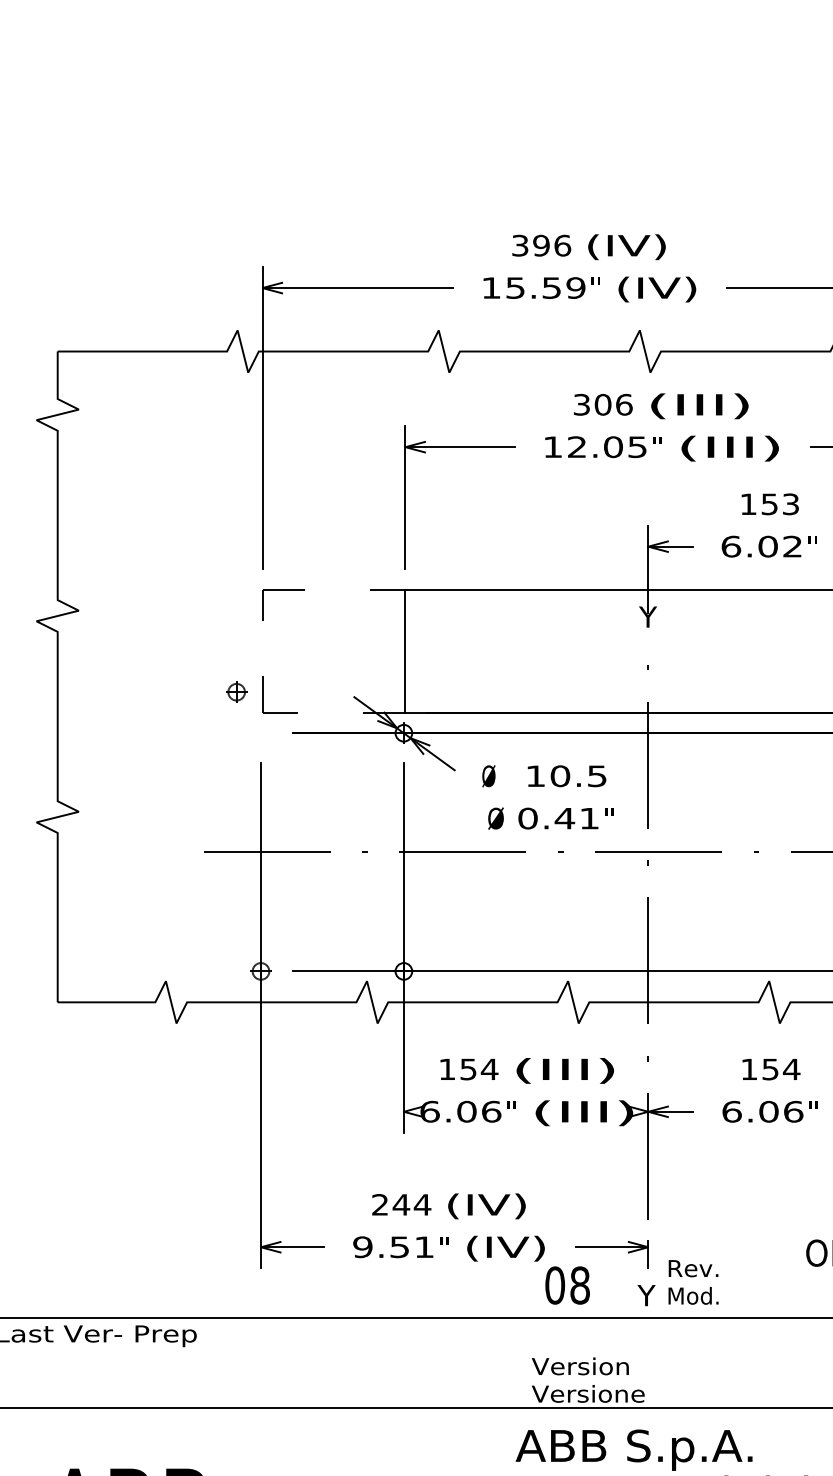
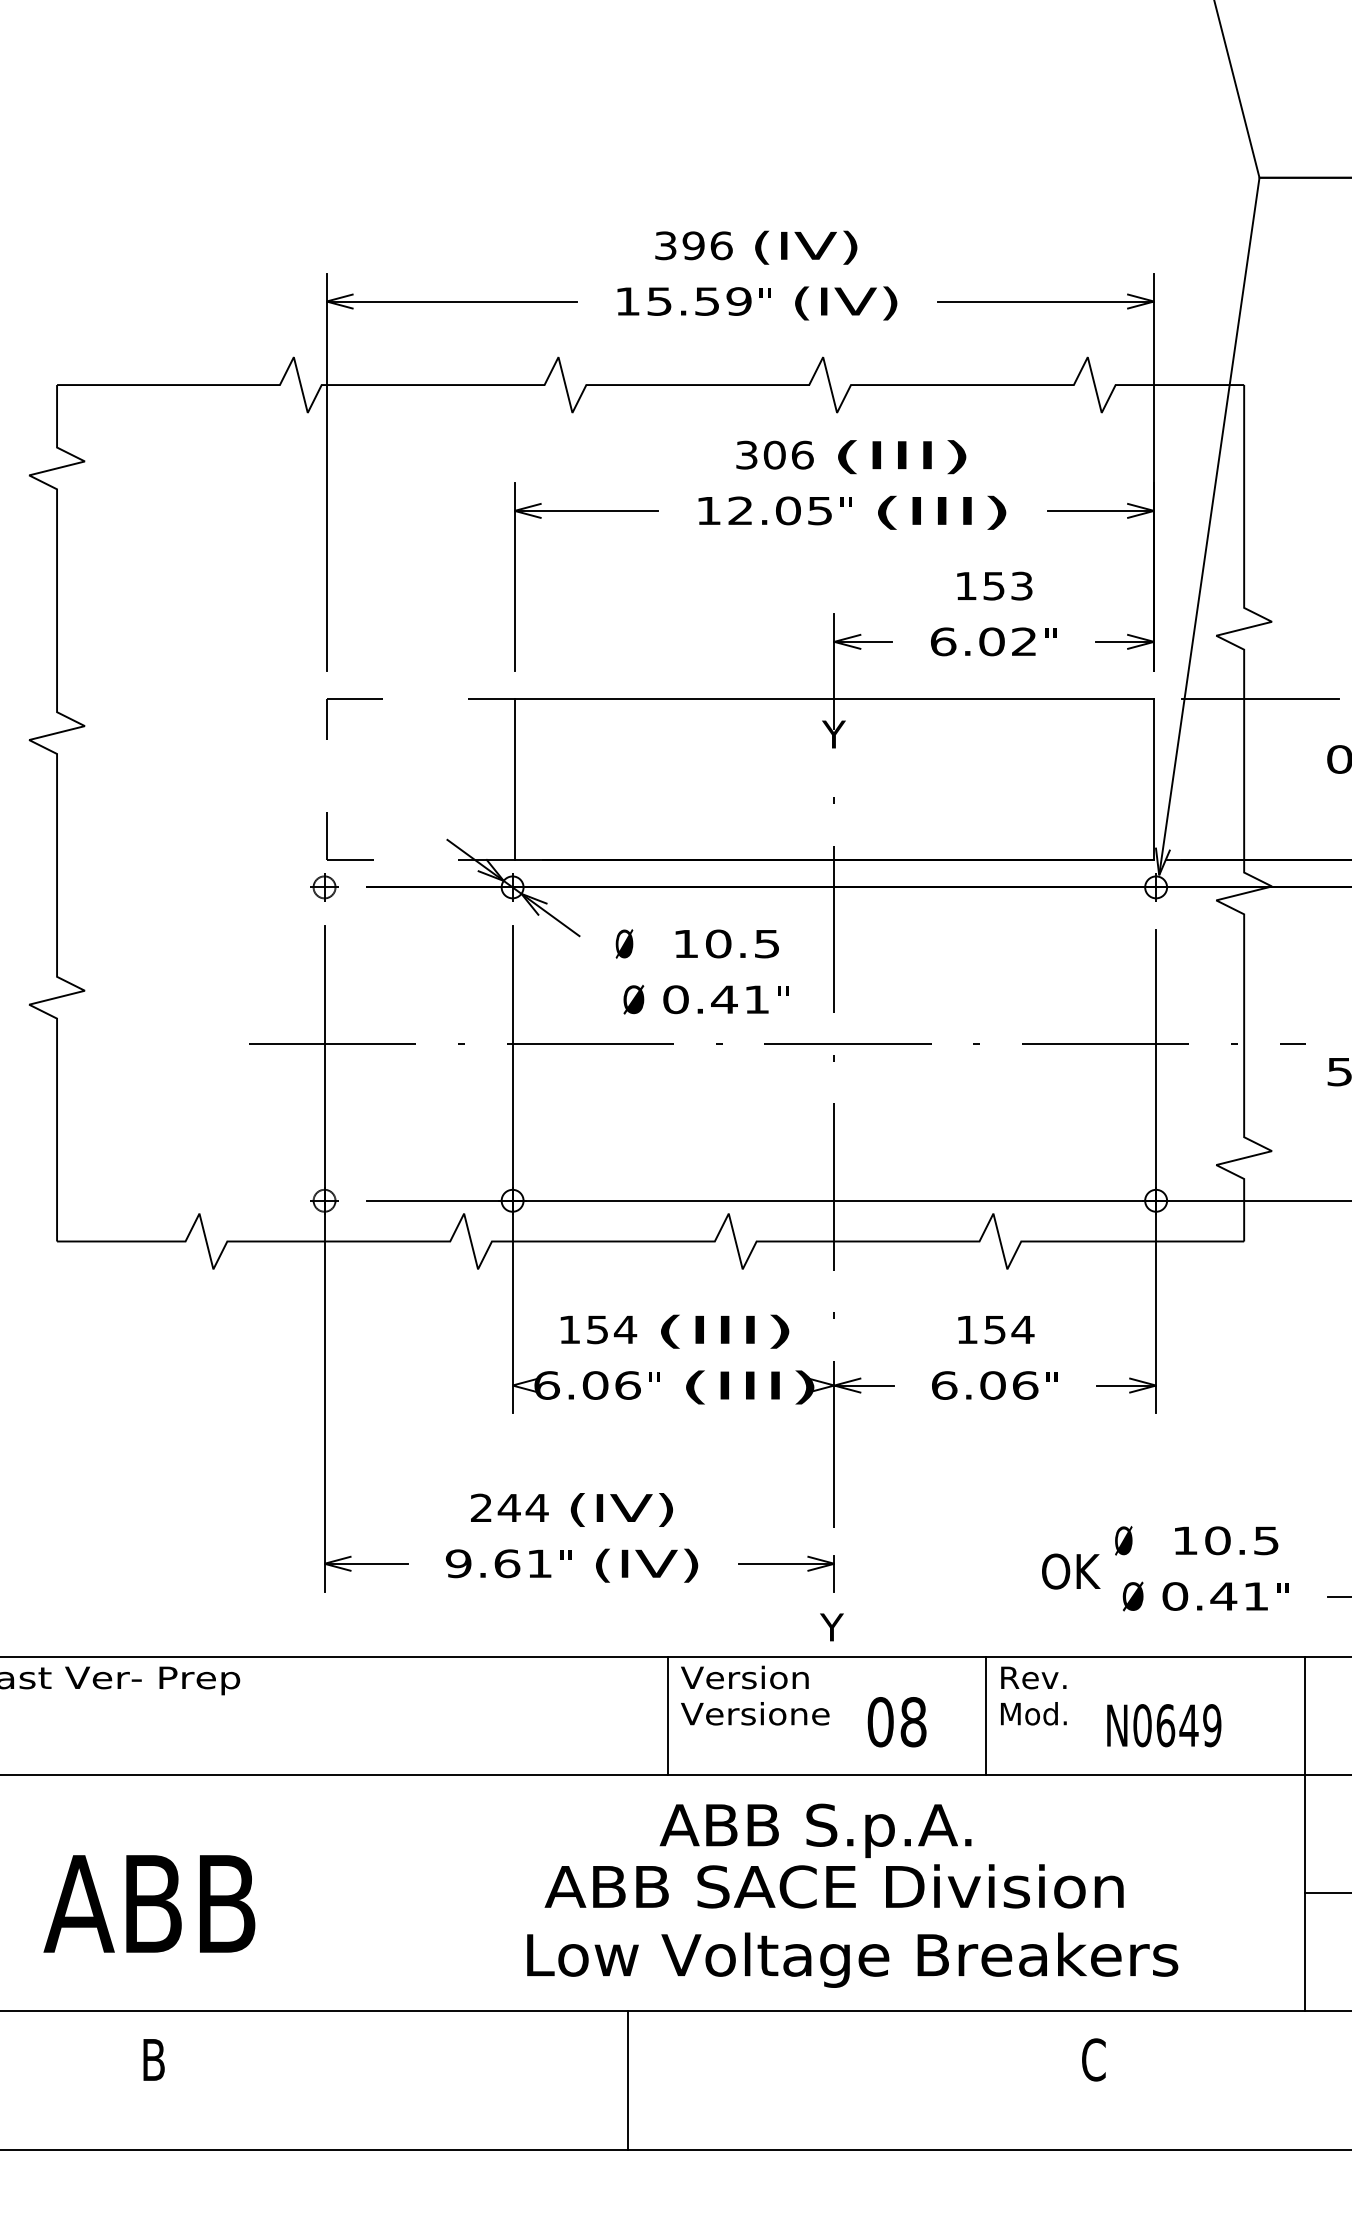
part: (236, 692) -> (324, 887), moved
text: (399, 1247) -> (507, 1563), 9.51 -> 9.61
text: (693, 1281) -> (1033, 1695), moved
text: (567, 1285) -> (896, 1722), moved
line: (522, 1363) -> (668, 1716), added
line: (763, 1363) -> (985, 1716), added
text: (588, 1380) -> (755, 1695), moved

